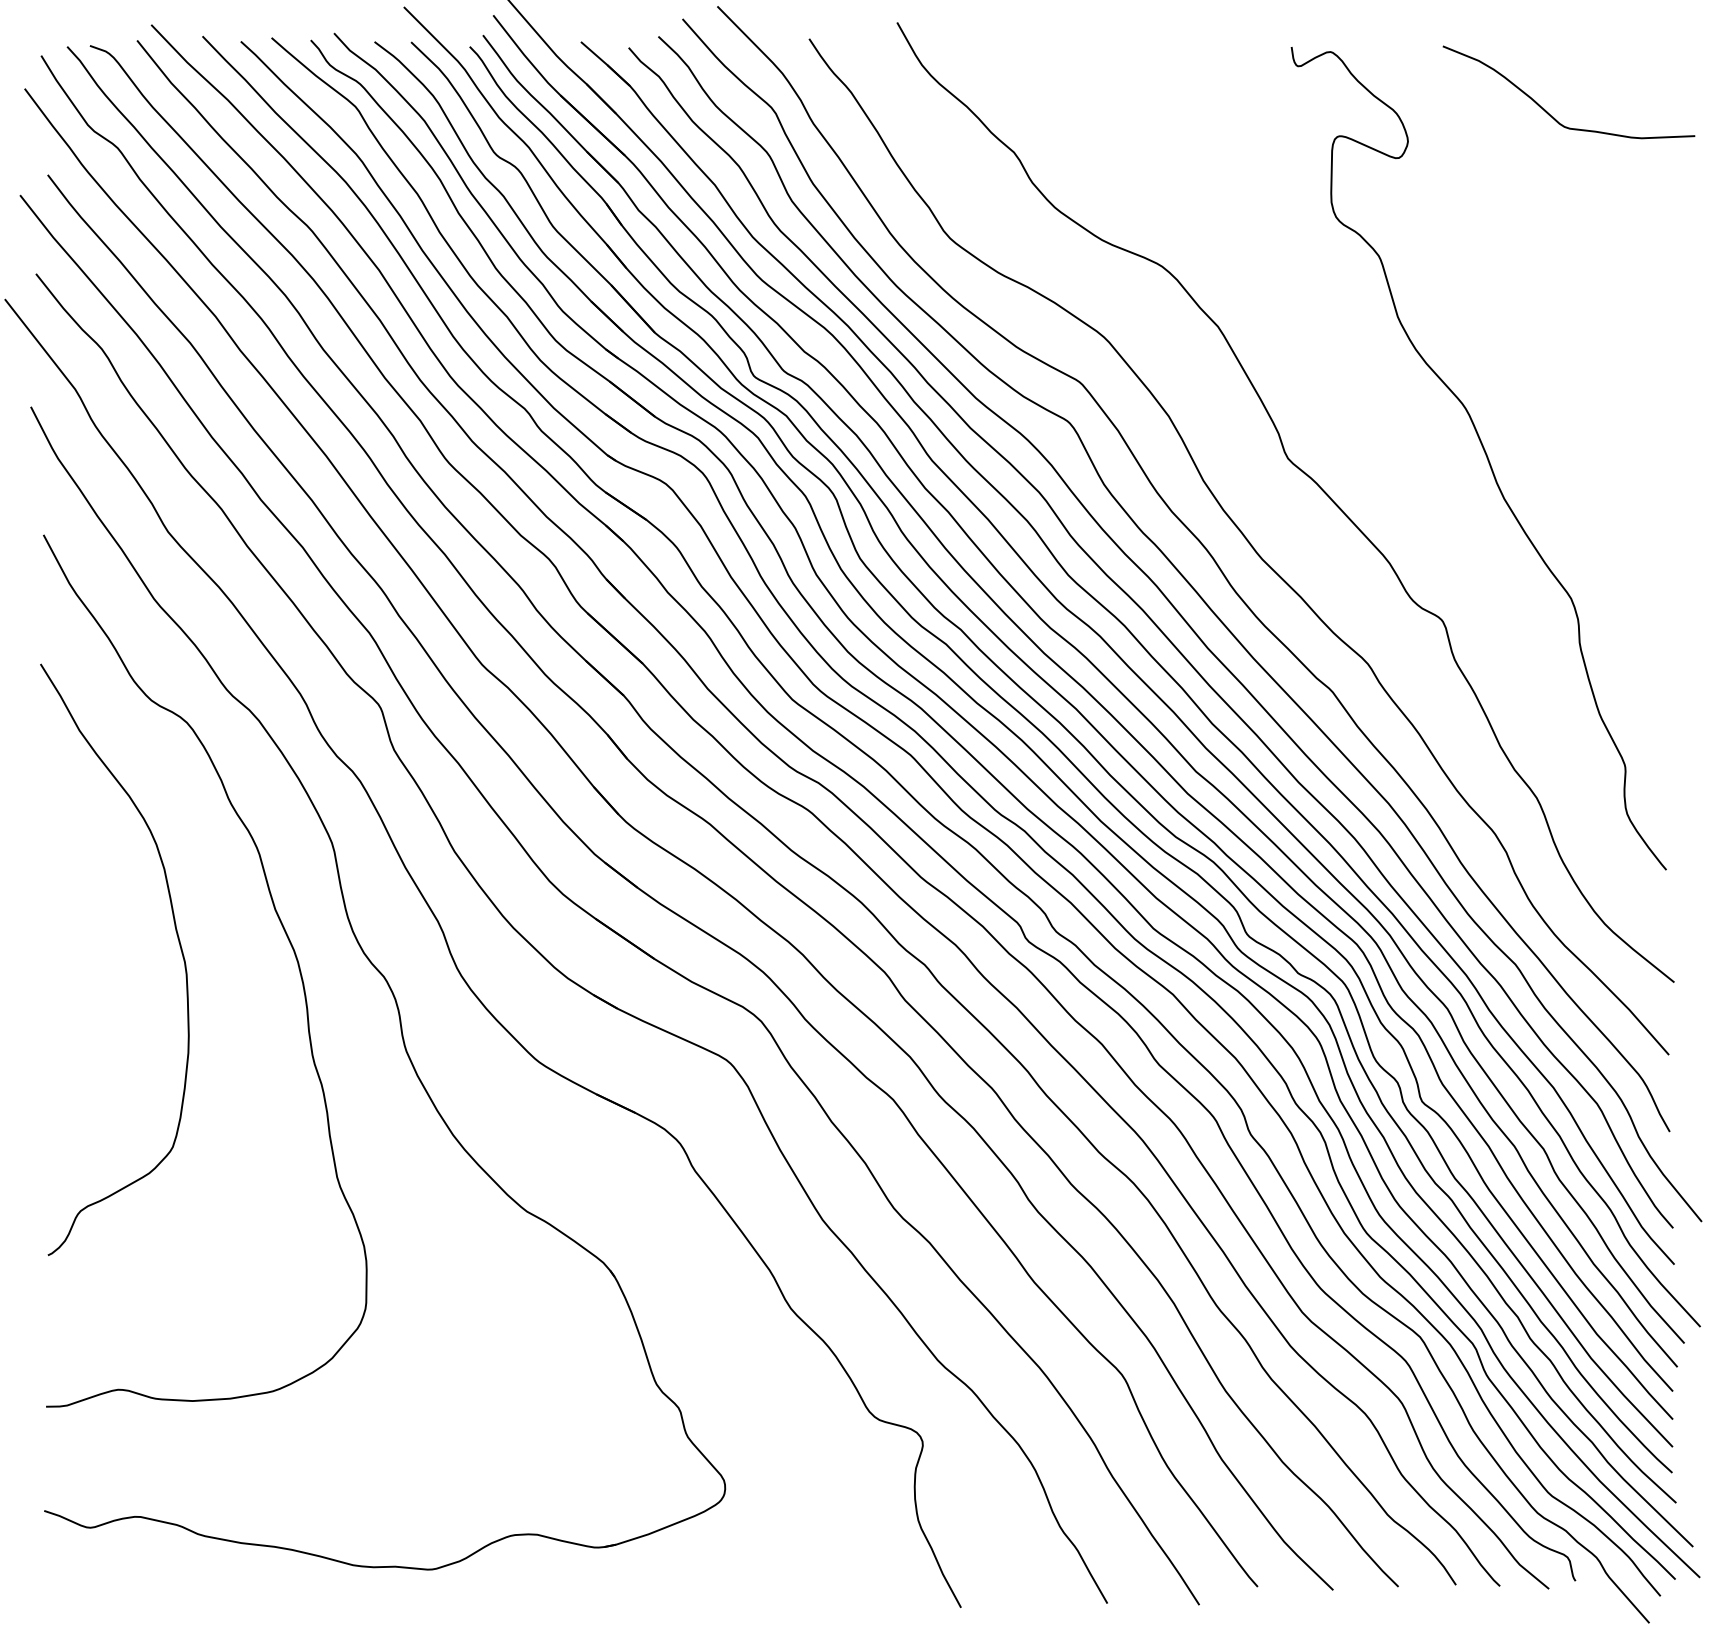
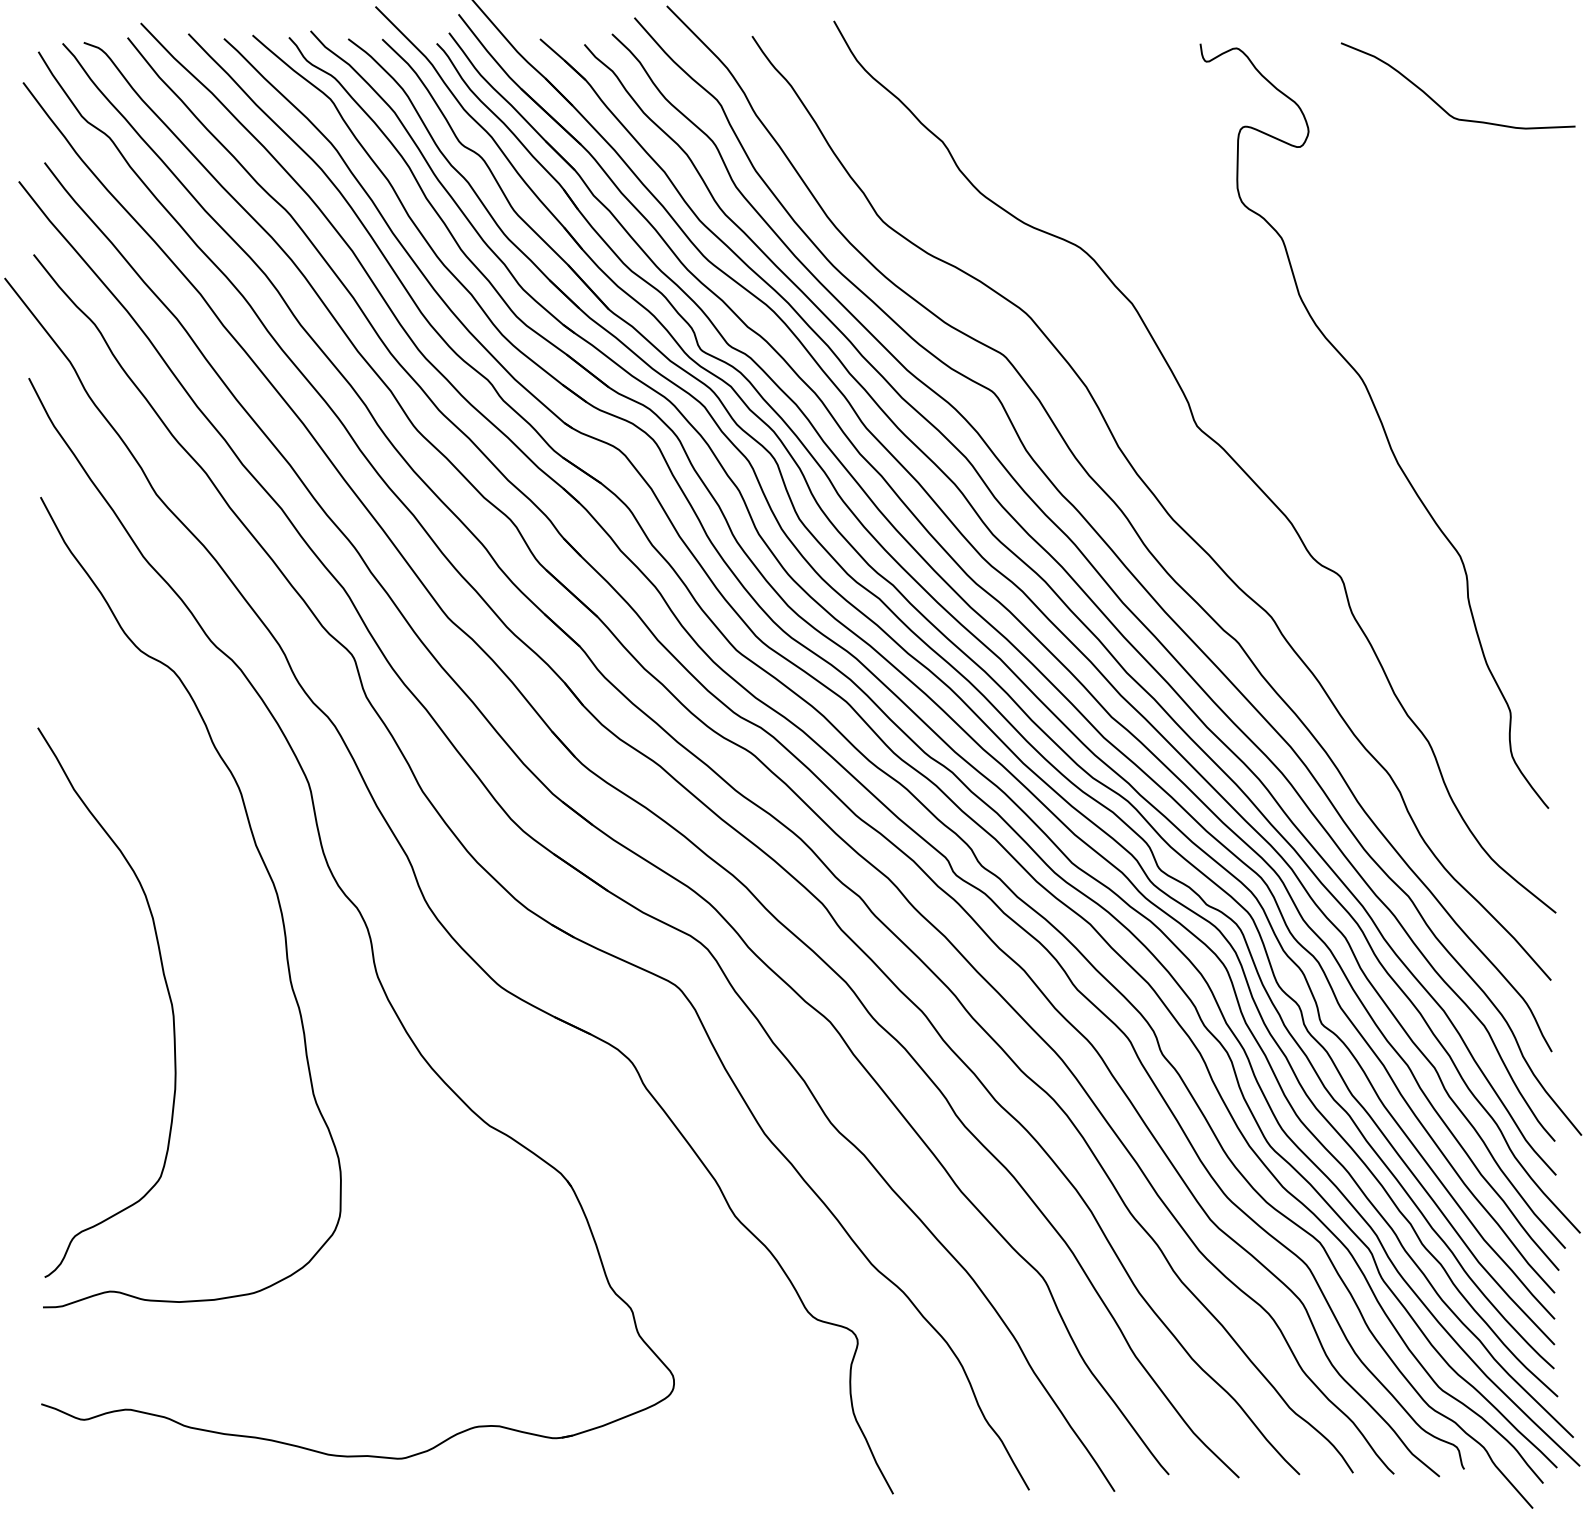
curve: (178, 942) -> (166, 986), moved

